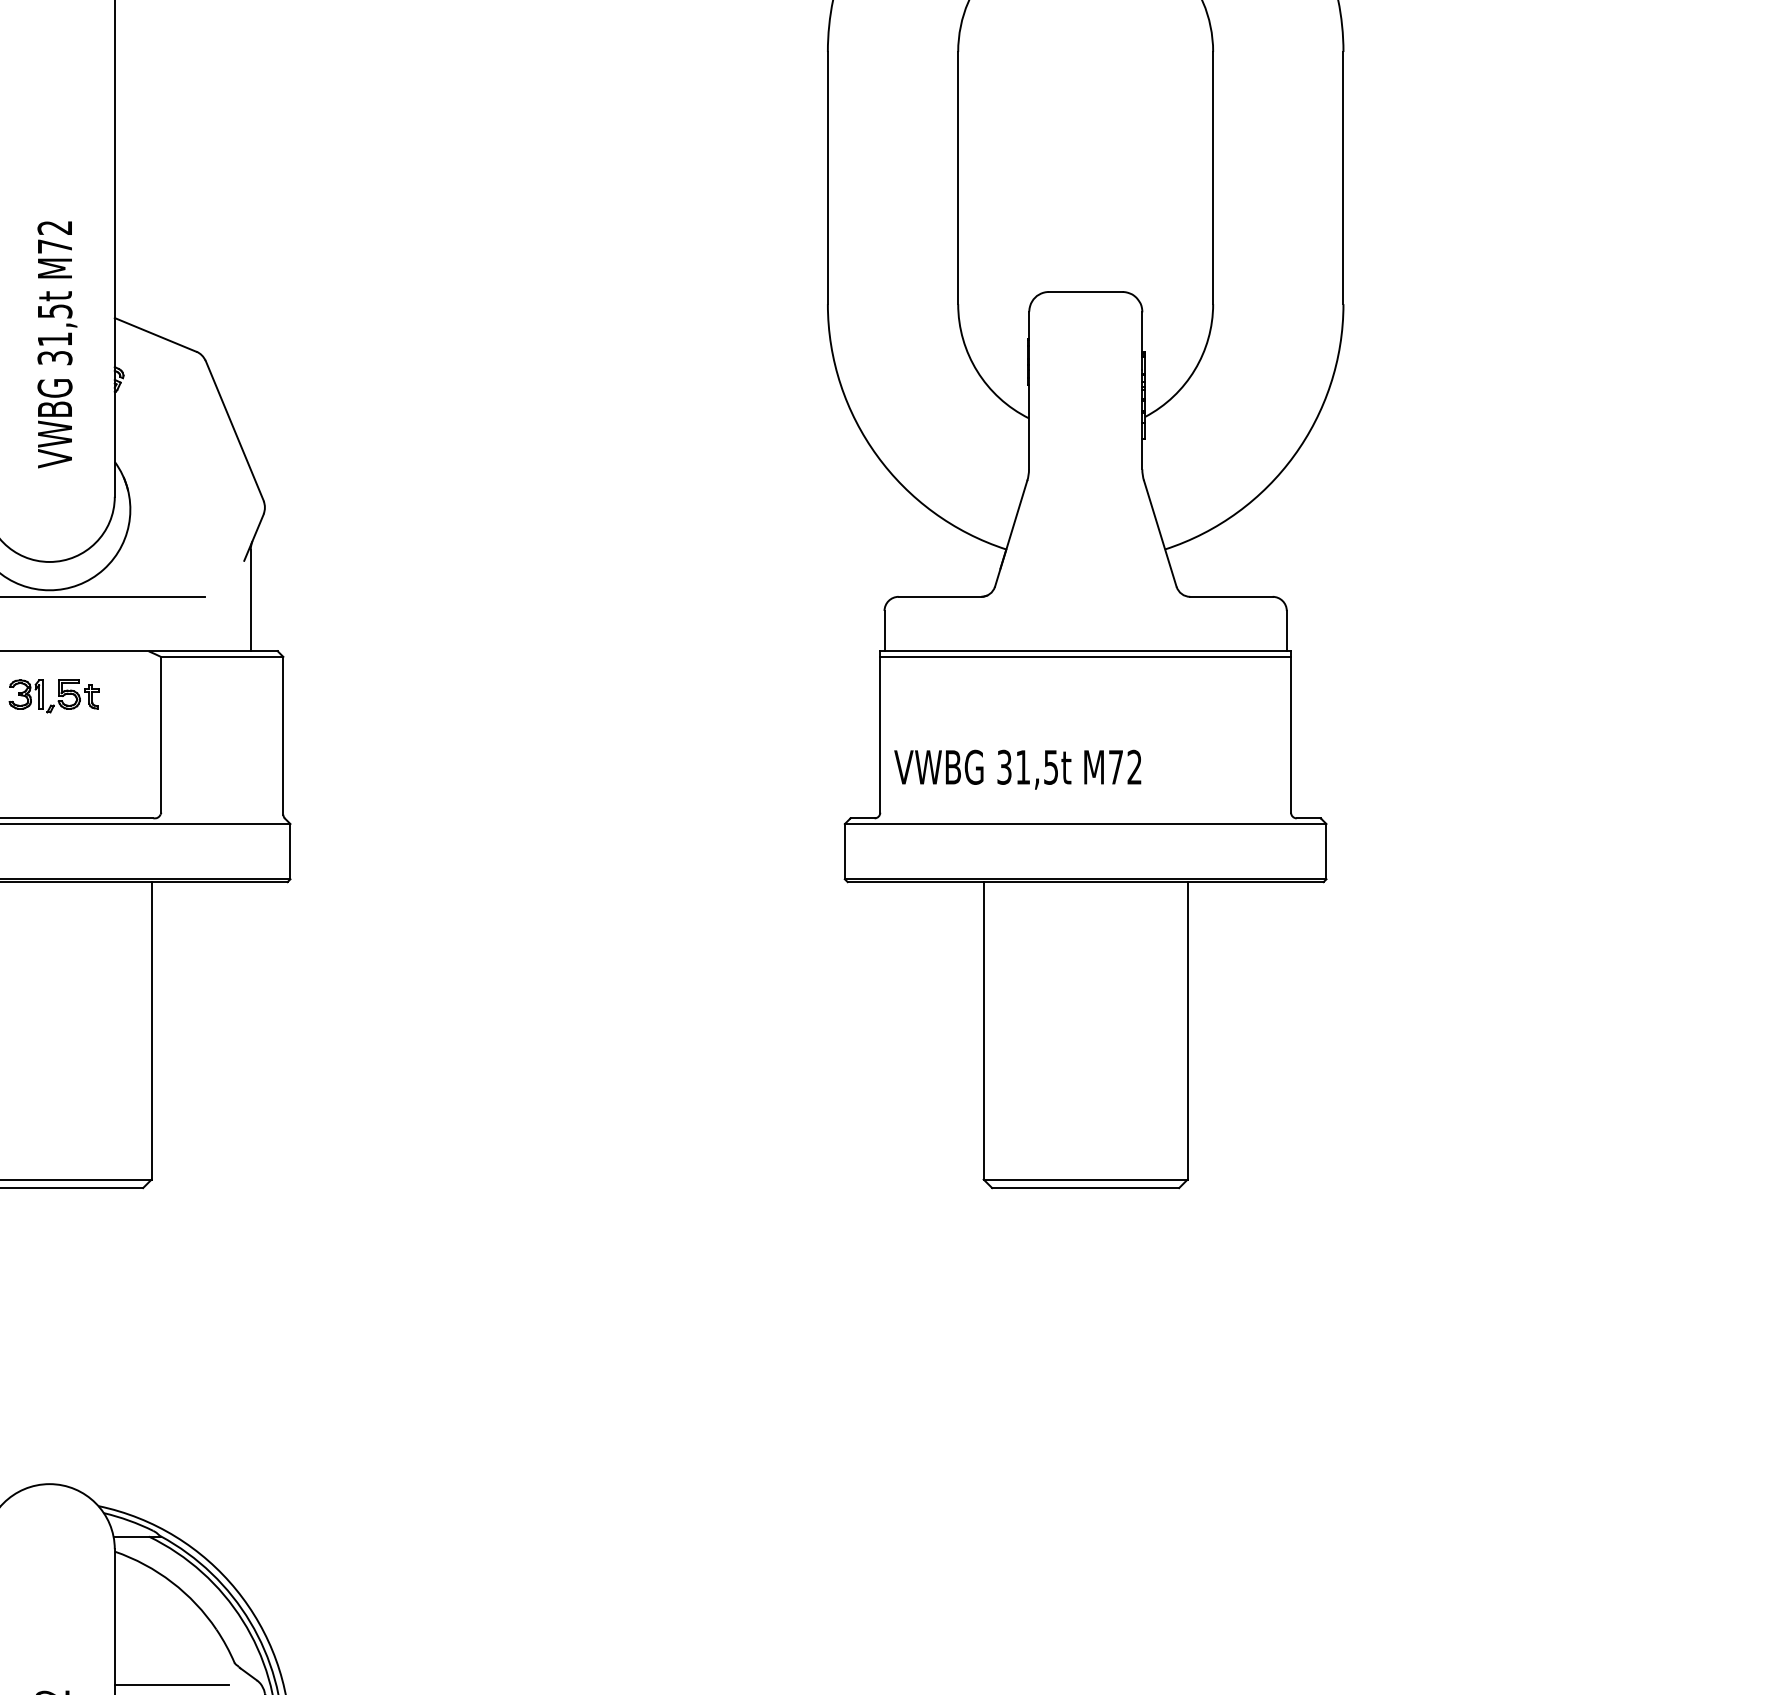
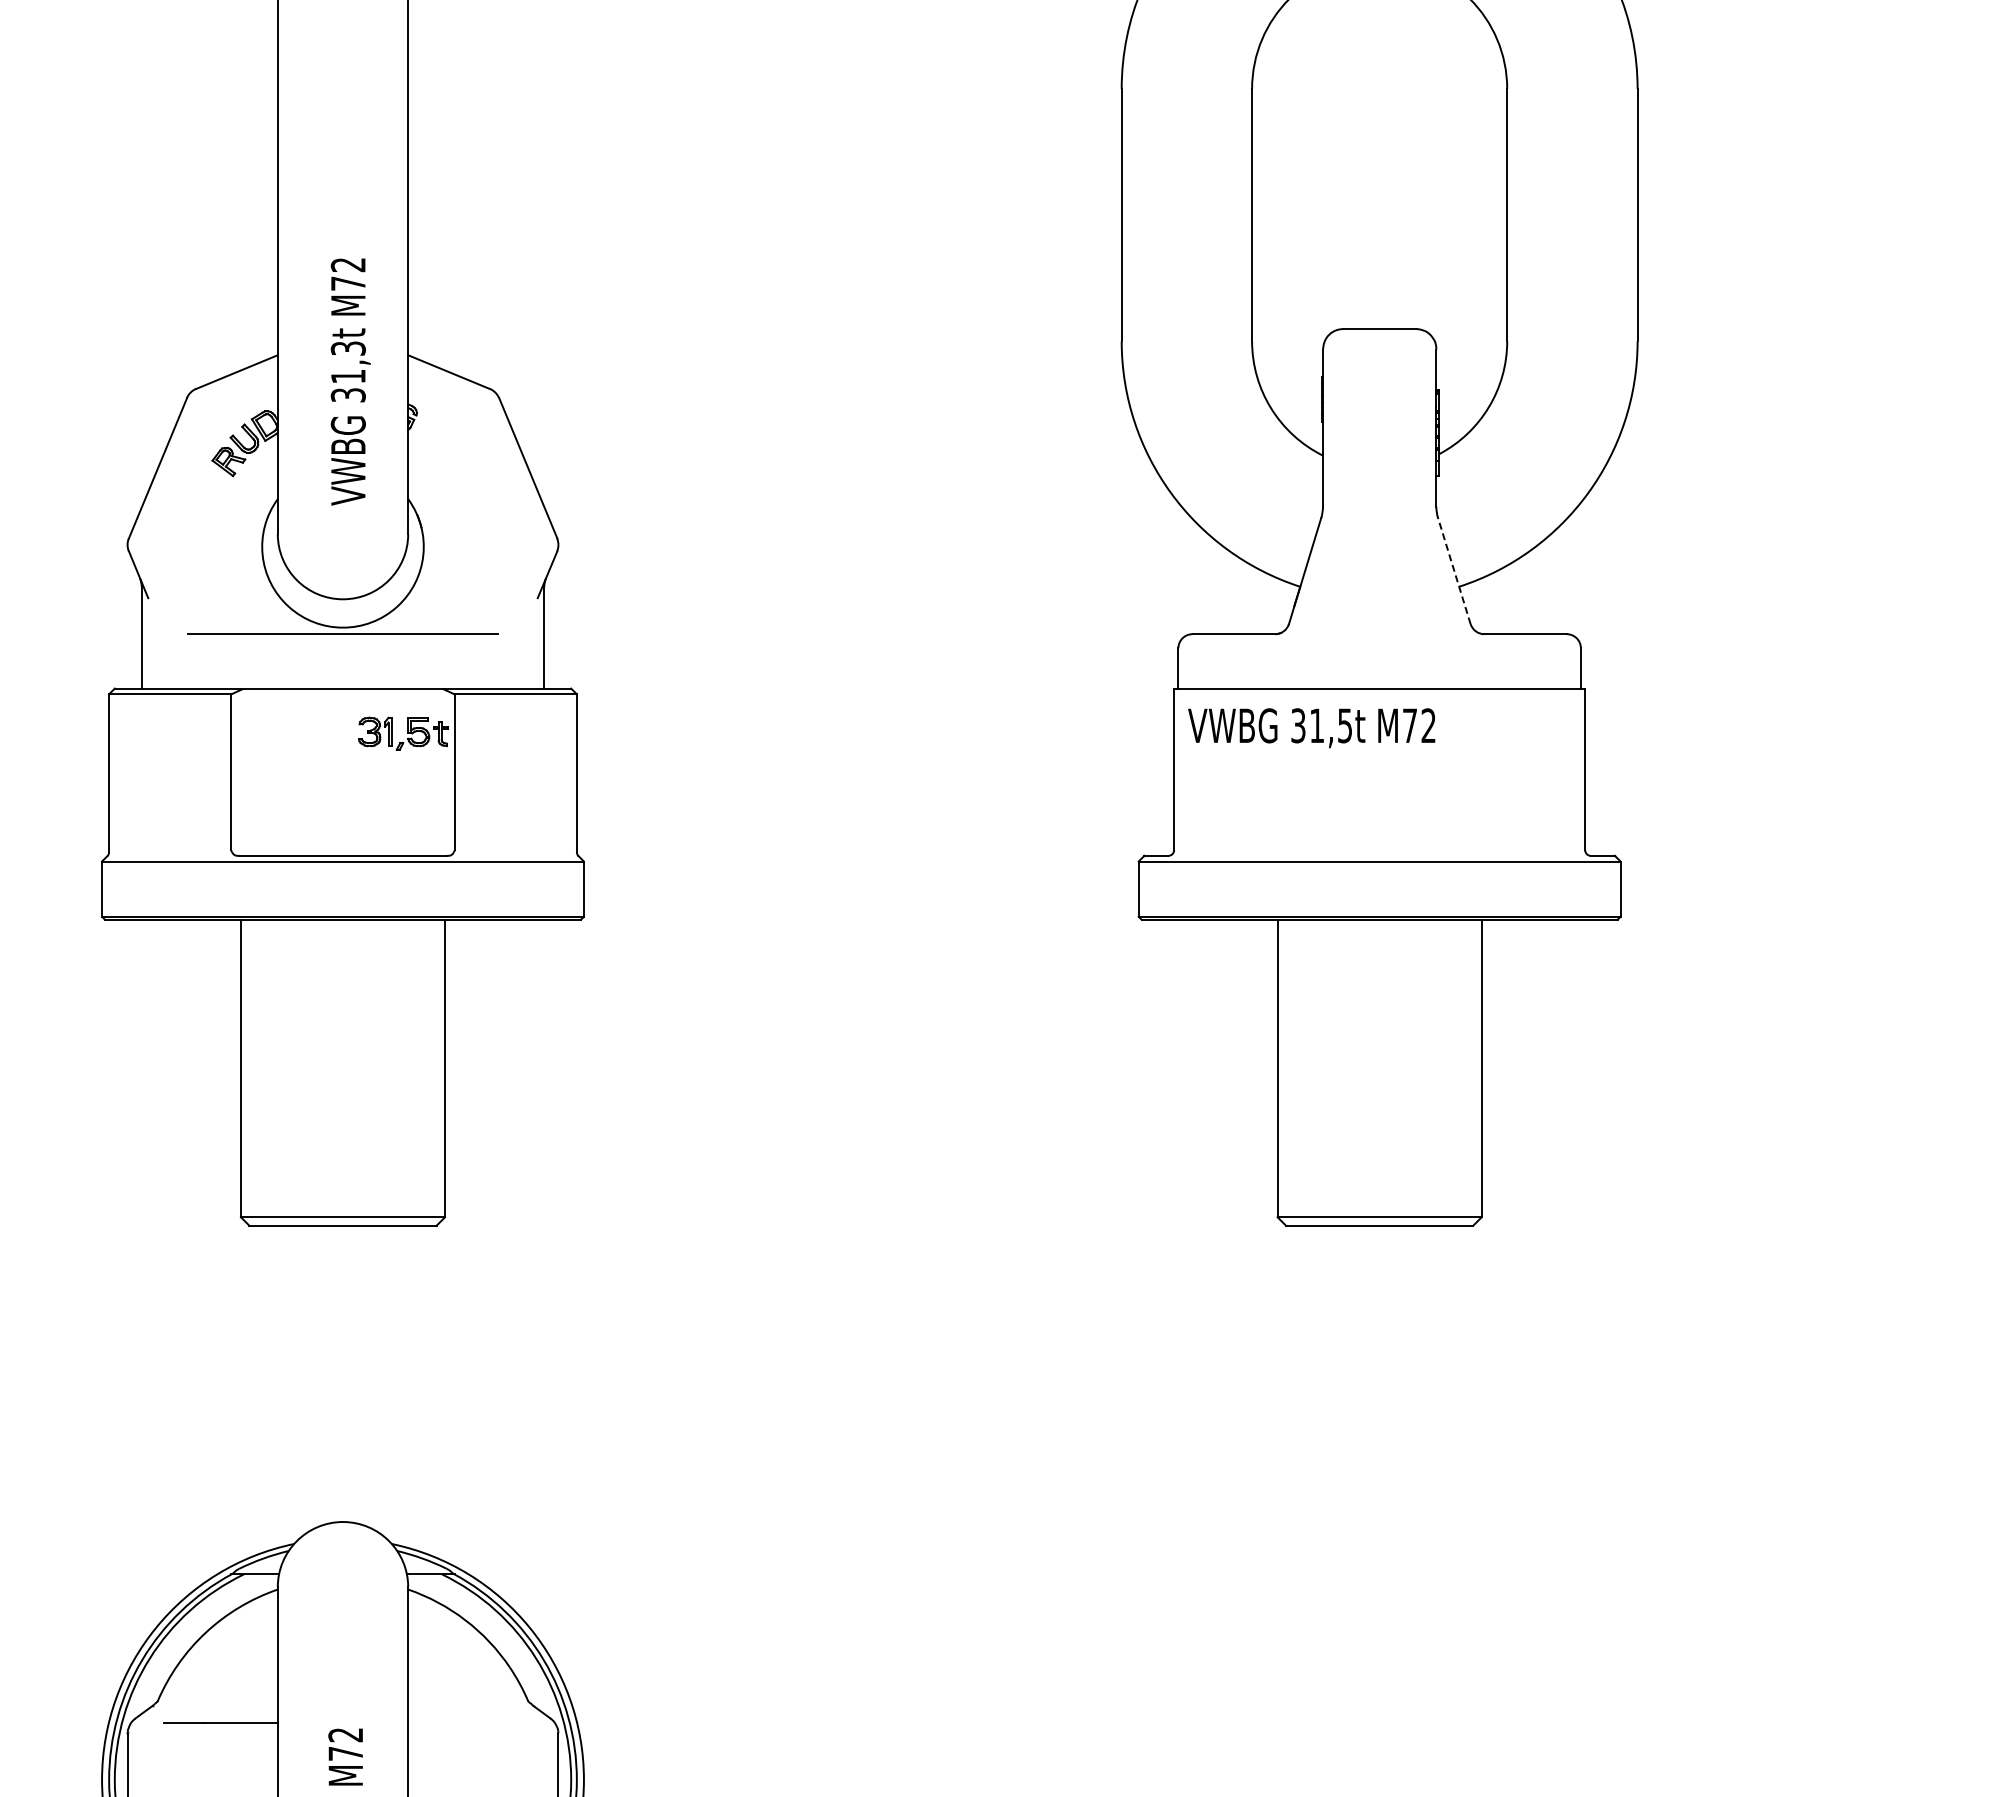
text: (54, 311) -> (347, 348), 31,5t -> 31,3t
line: (1160, 534) -> (1454, 571), solid -> dashed
line: (1085, 657) -> (1379, 694), removed
part: (54, 696) -> (403, 733), moved
text: (1017, 770) -> (1311, 728), moved
line: (172, 1685) -> (465, 1723), removed

